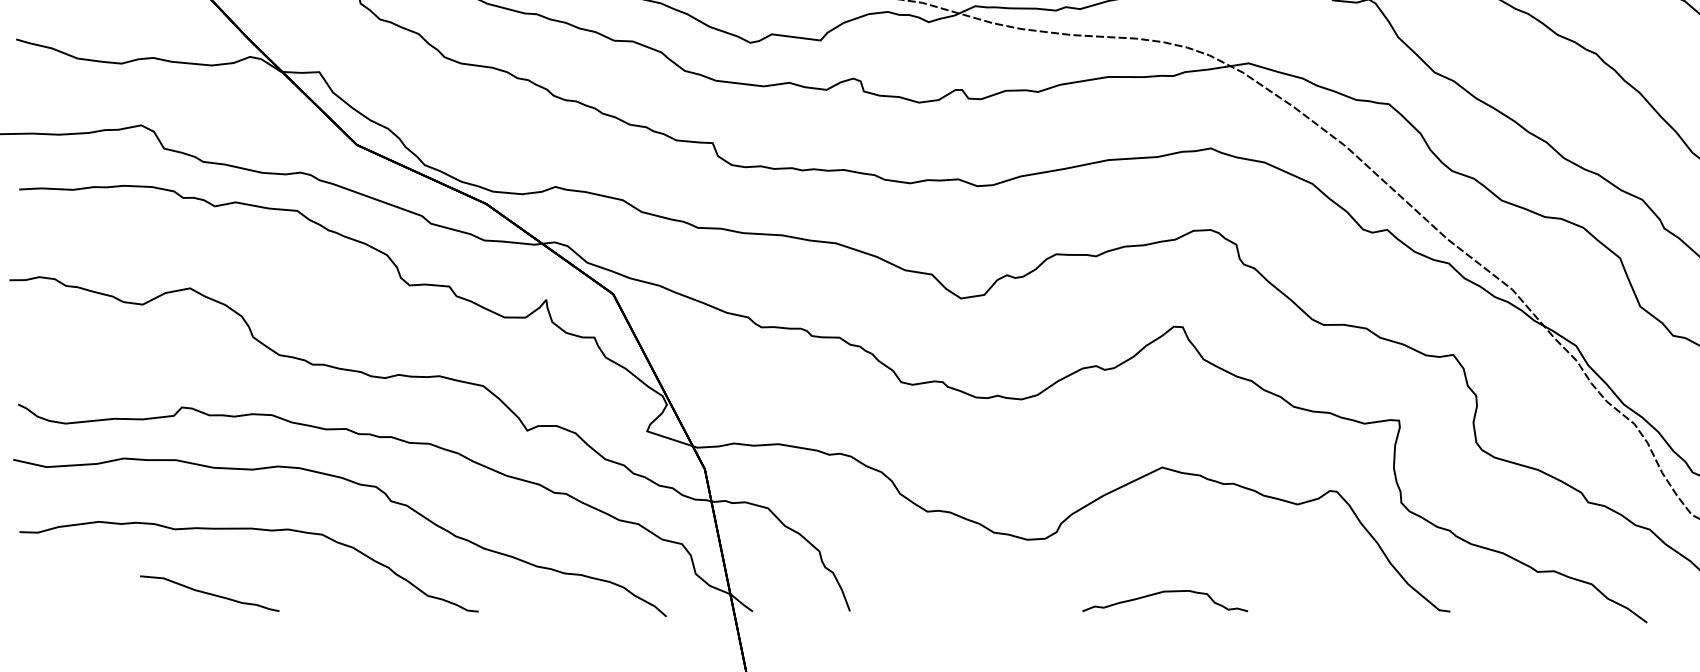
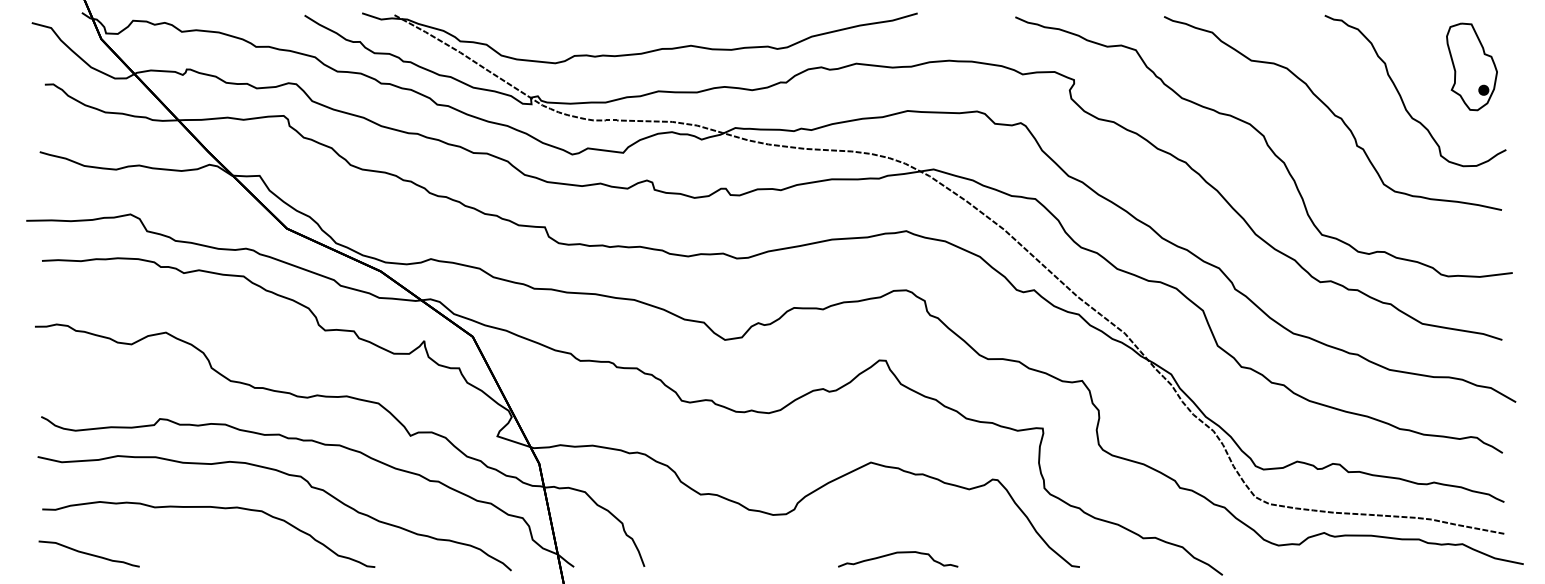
curve: (208, 592) -> (88, 553), moved
curve: (1165, 592) -> (898, 553), moved

